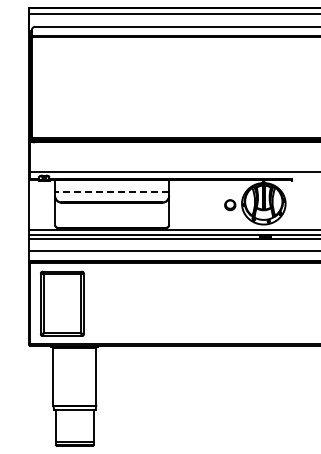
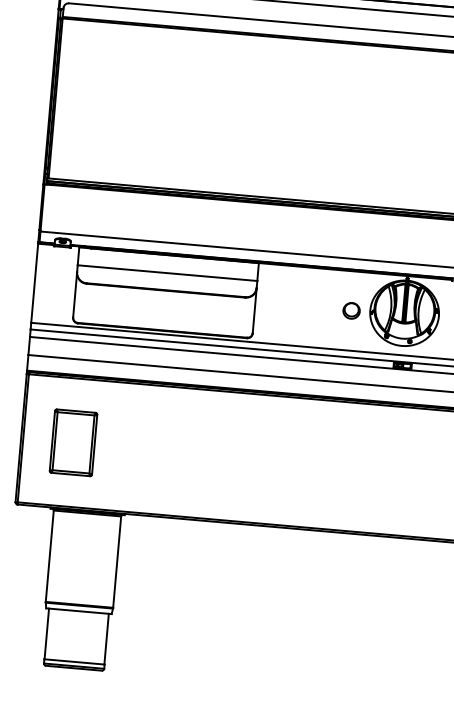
line: (111, 191) -> (166, 272), dashed -> solid
part: (61, 303) -> (72, 442), size x0.62

